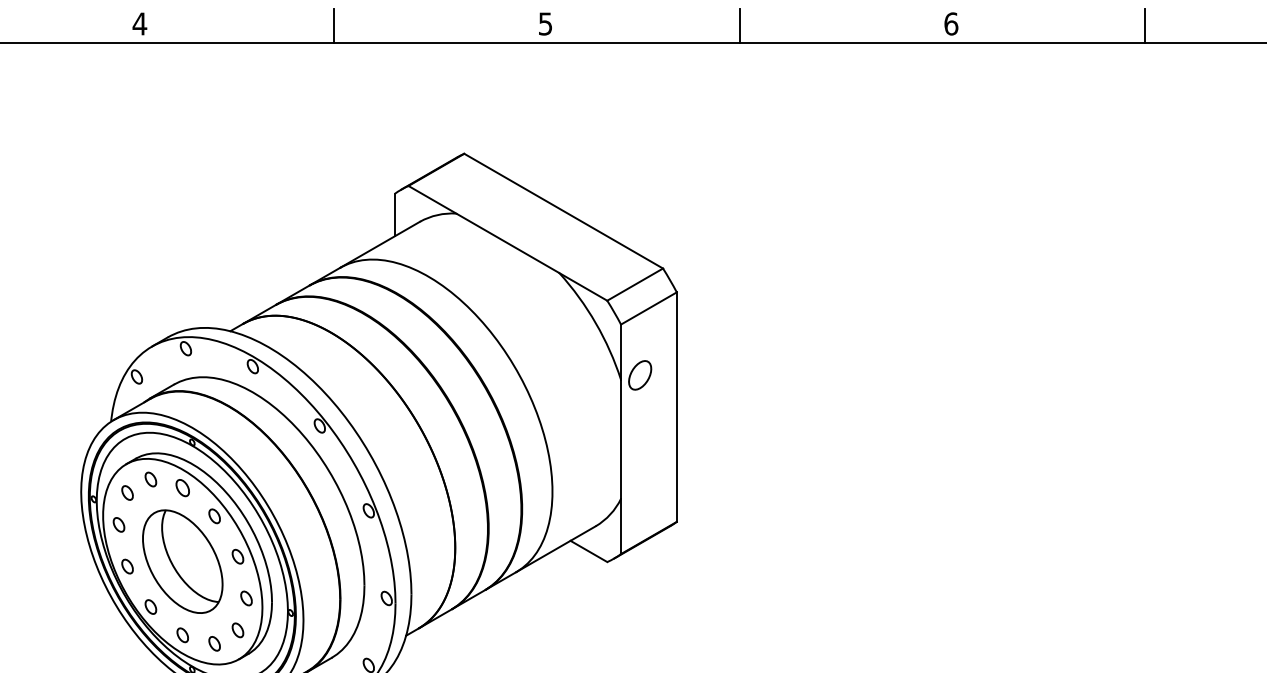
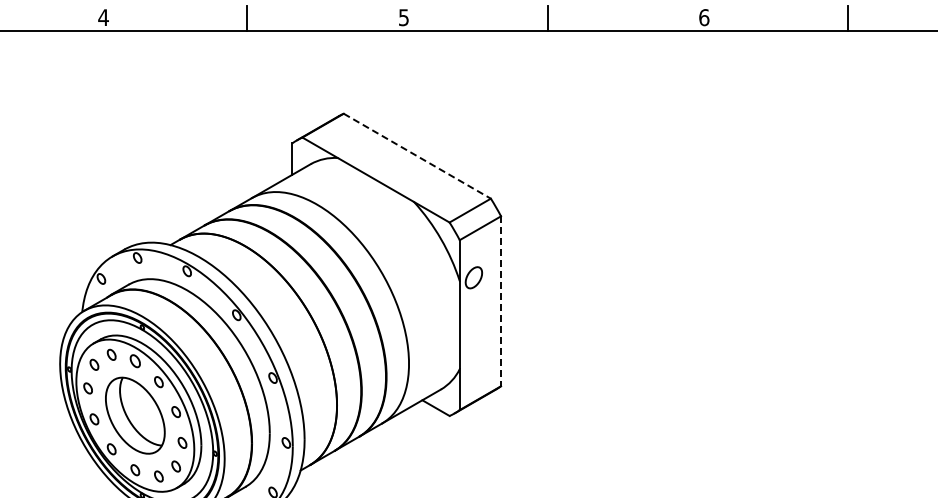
line: (563, 211) -> (417, 156), solid -> dashed
line: (677, 407) -> (501, 301), solid -> dashed

